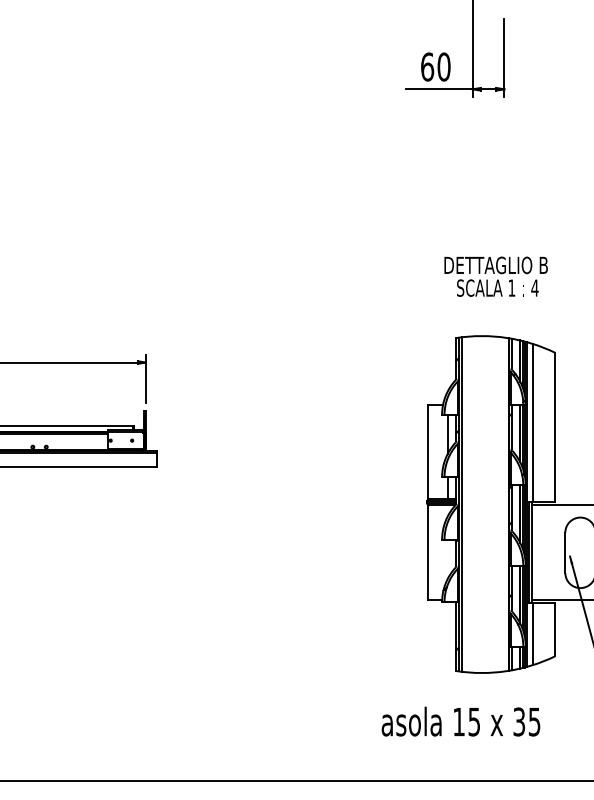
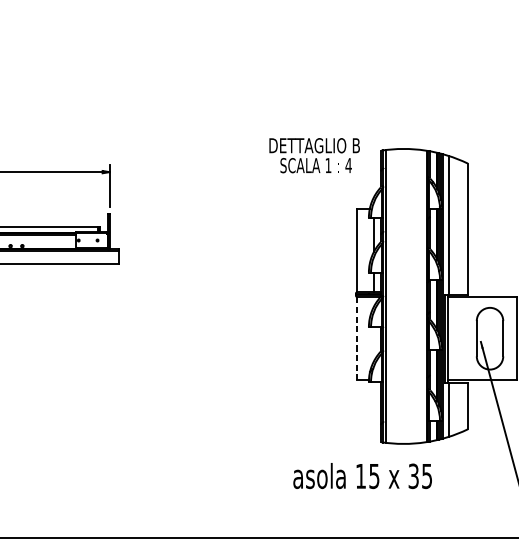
text: (495, 276) -> (314, 155), moved
line: (428, 553) -> (356, 339), solid -> dashed
text: (460, 721) -> (362, 475), moved

